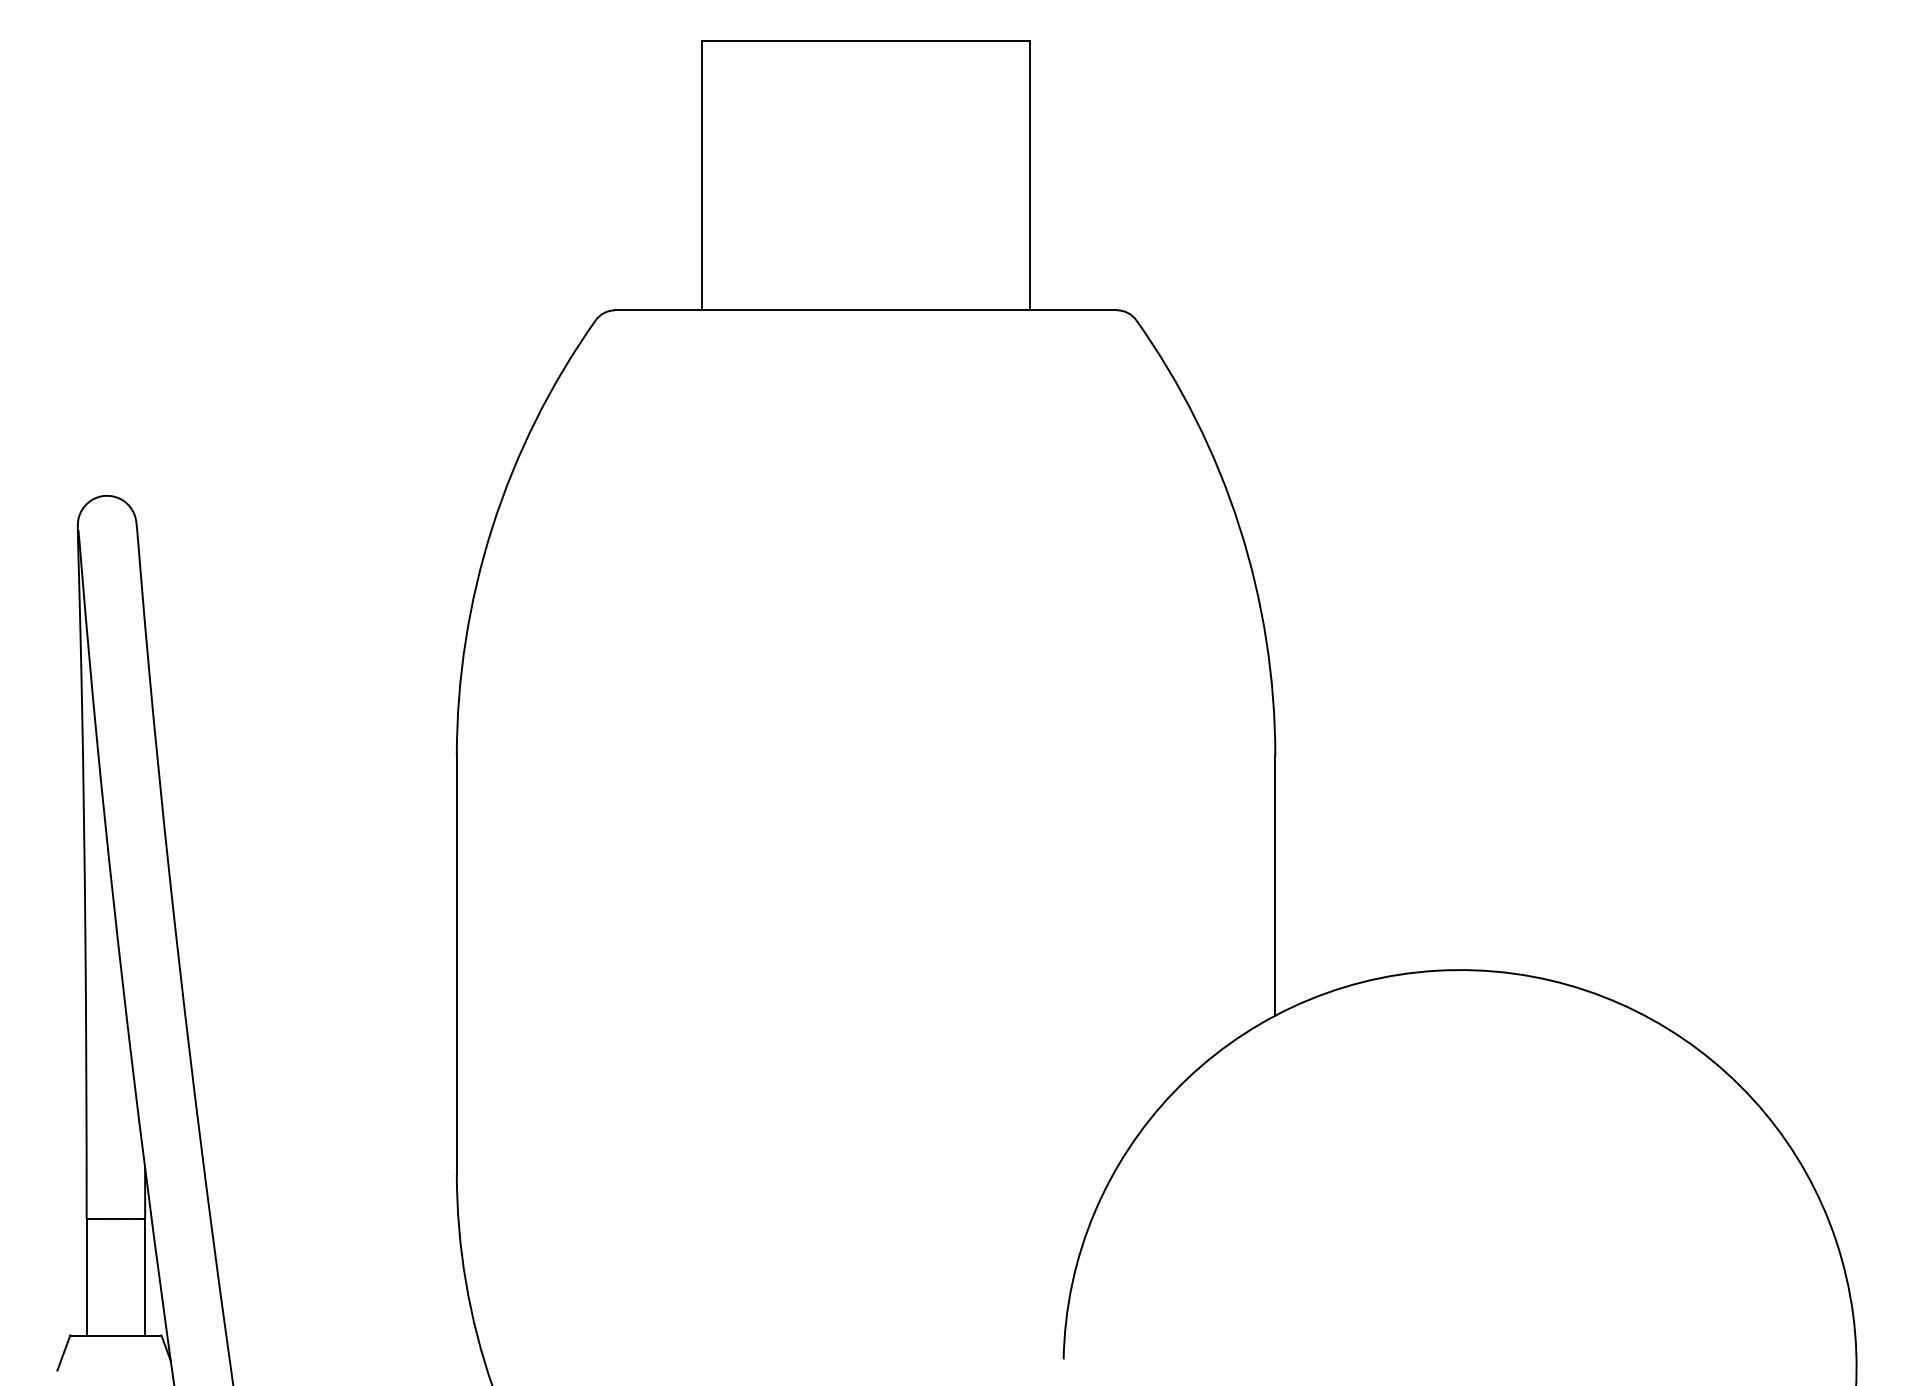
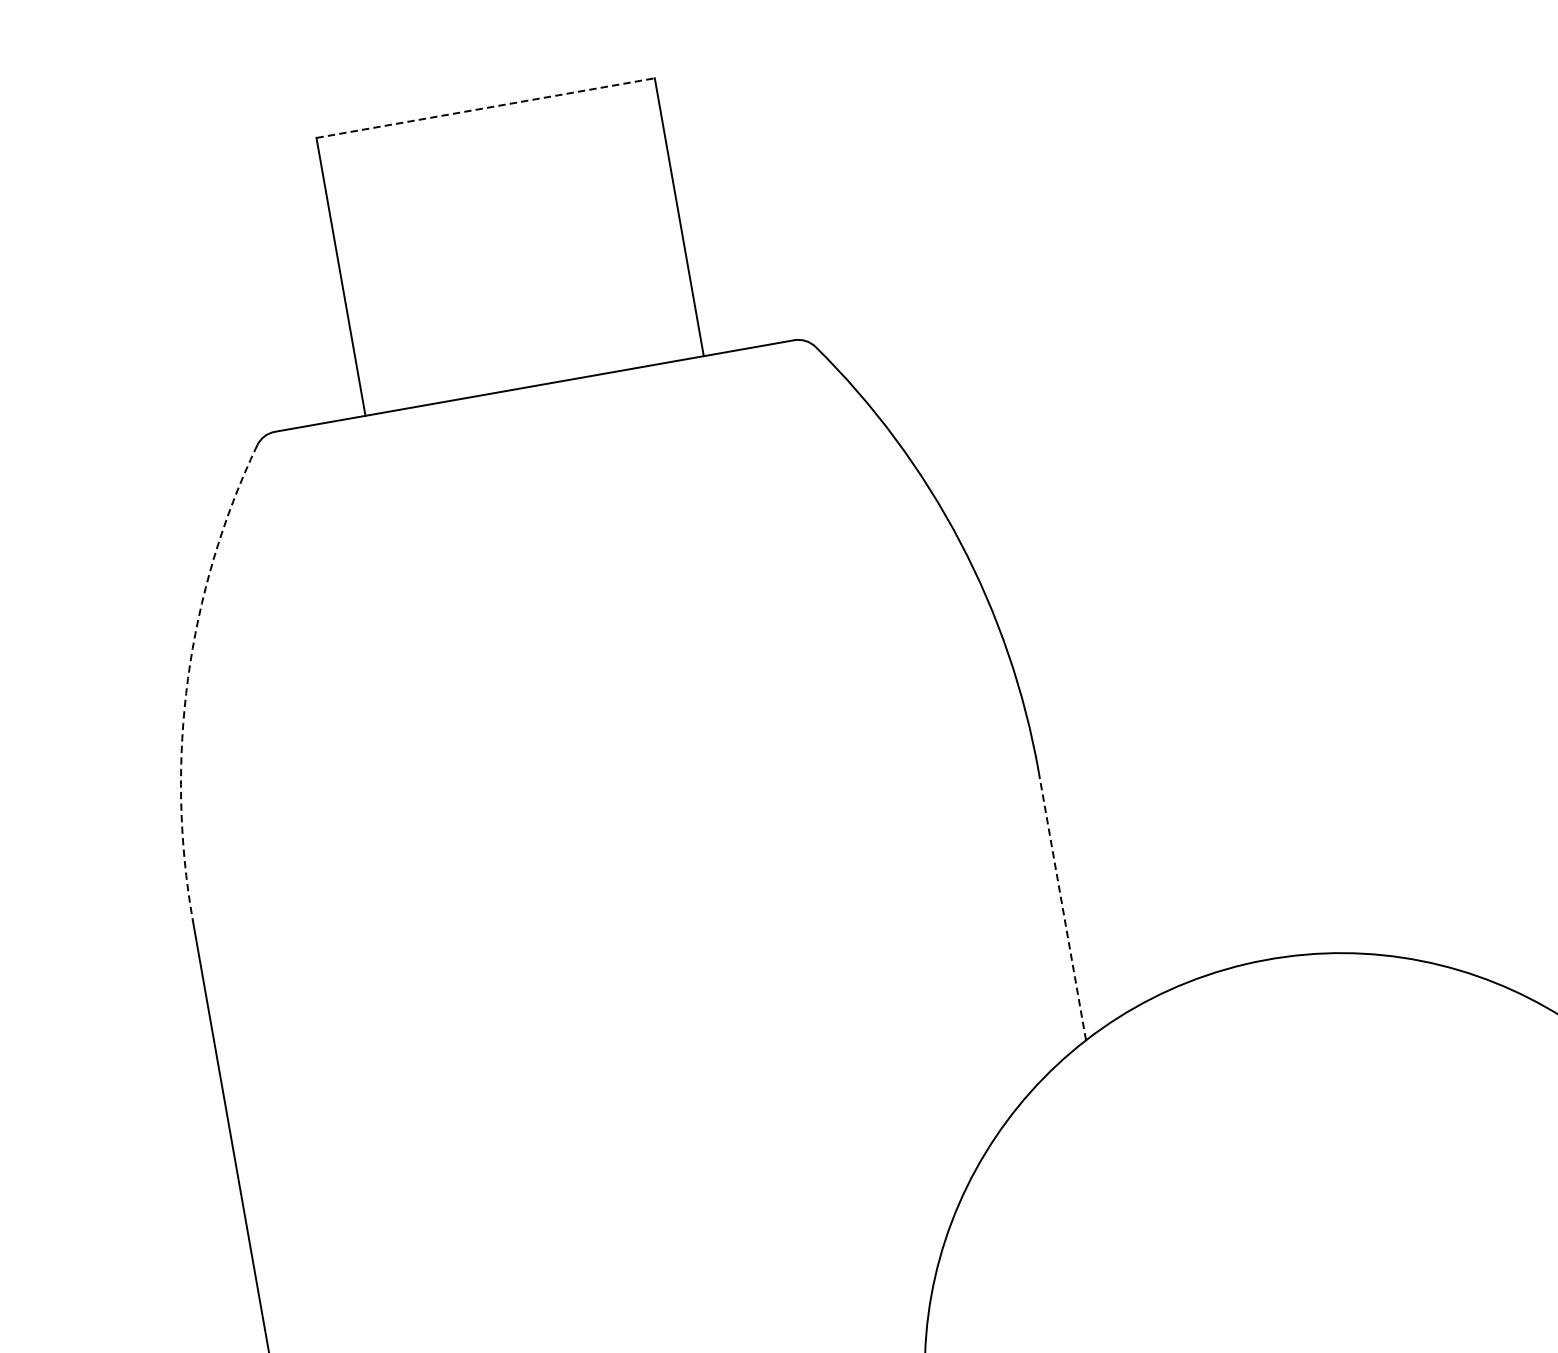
line: (866, 41) -> (486, 108), solid -> dashed
arc: (492, 527) -> (188, 678), solid -> dashed
line: (1275, 885) -> (1062, 905), solid -> dashed

